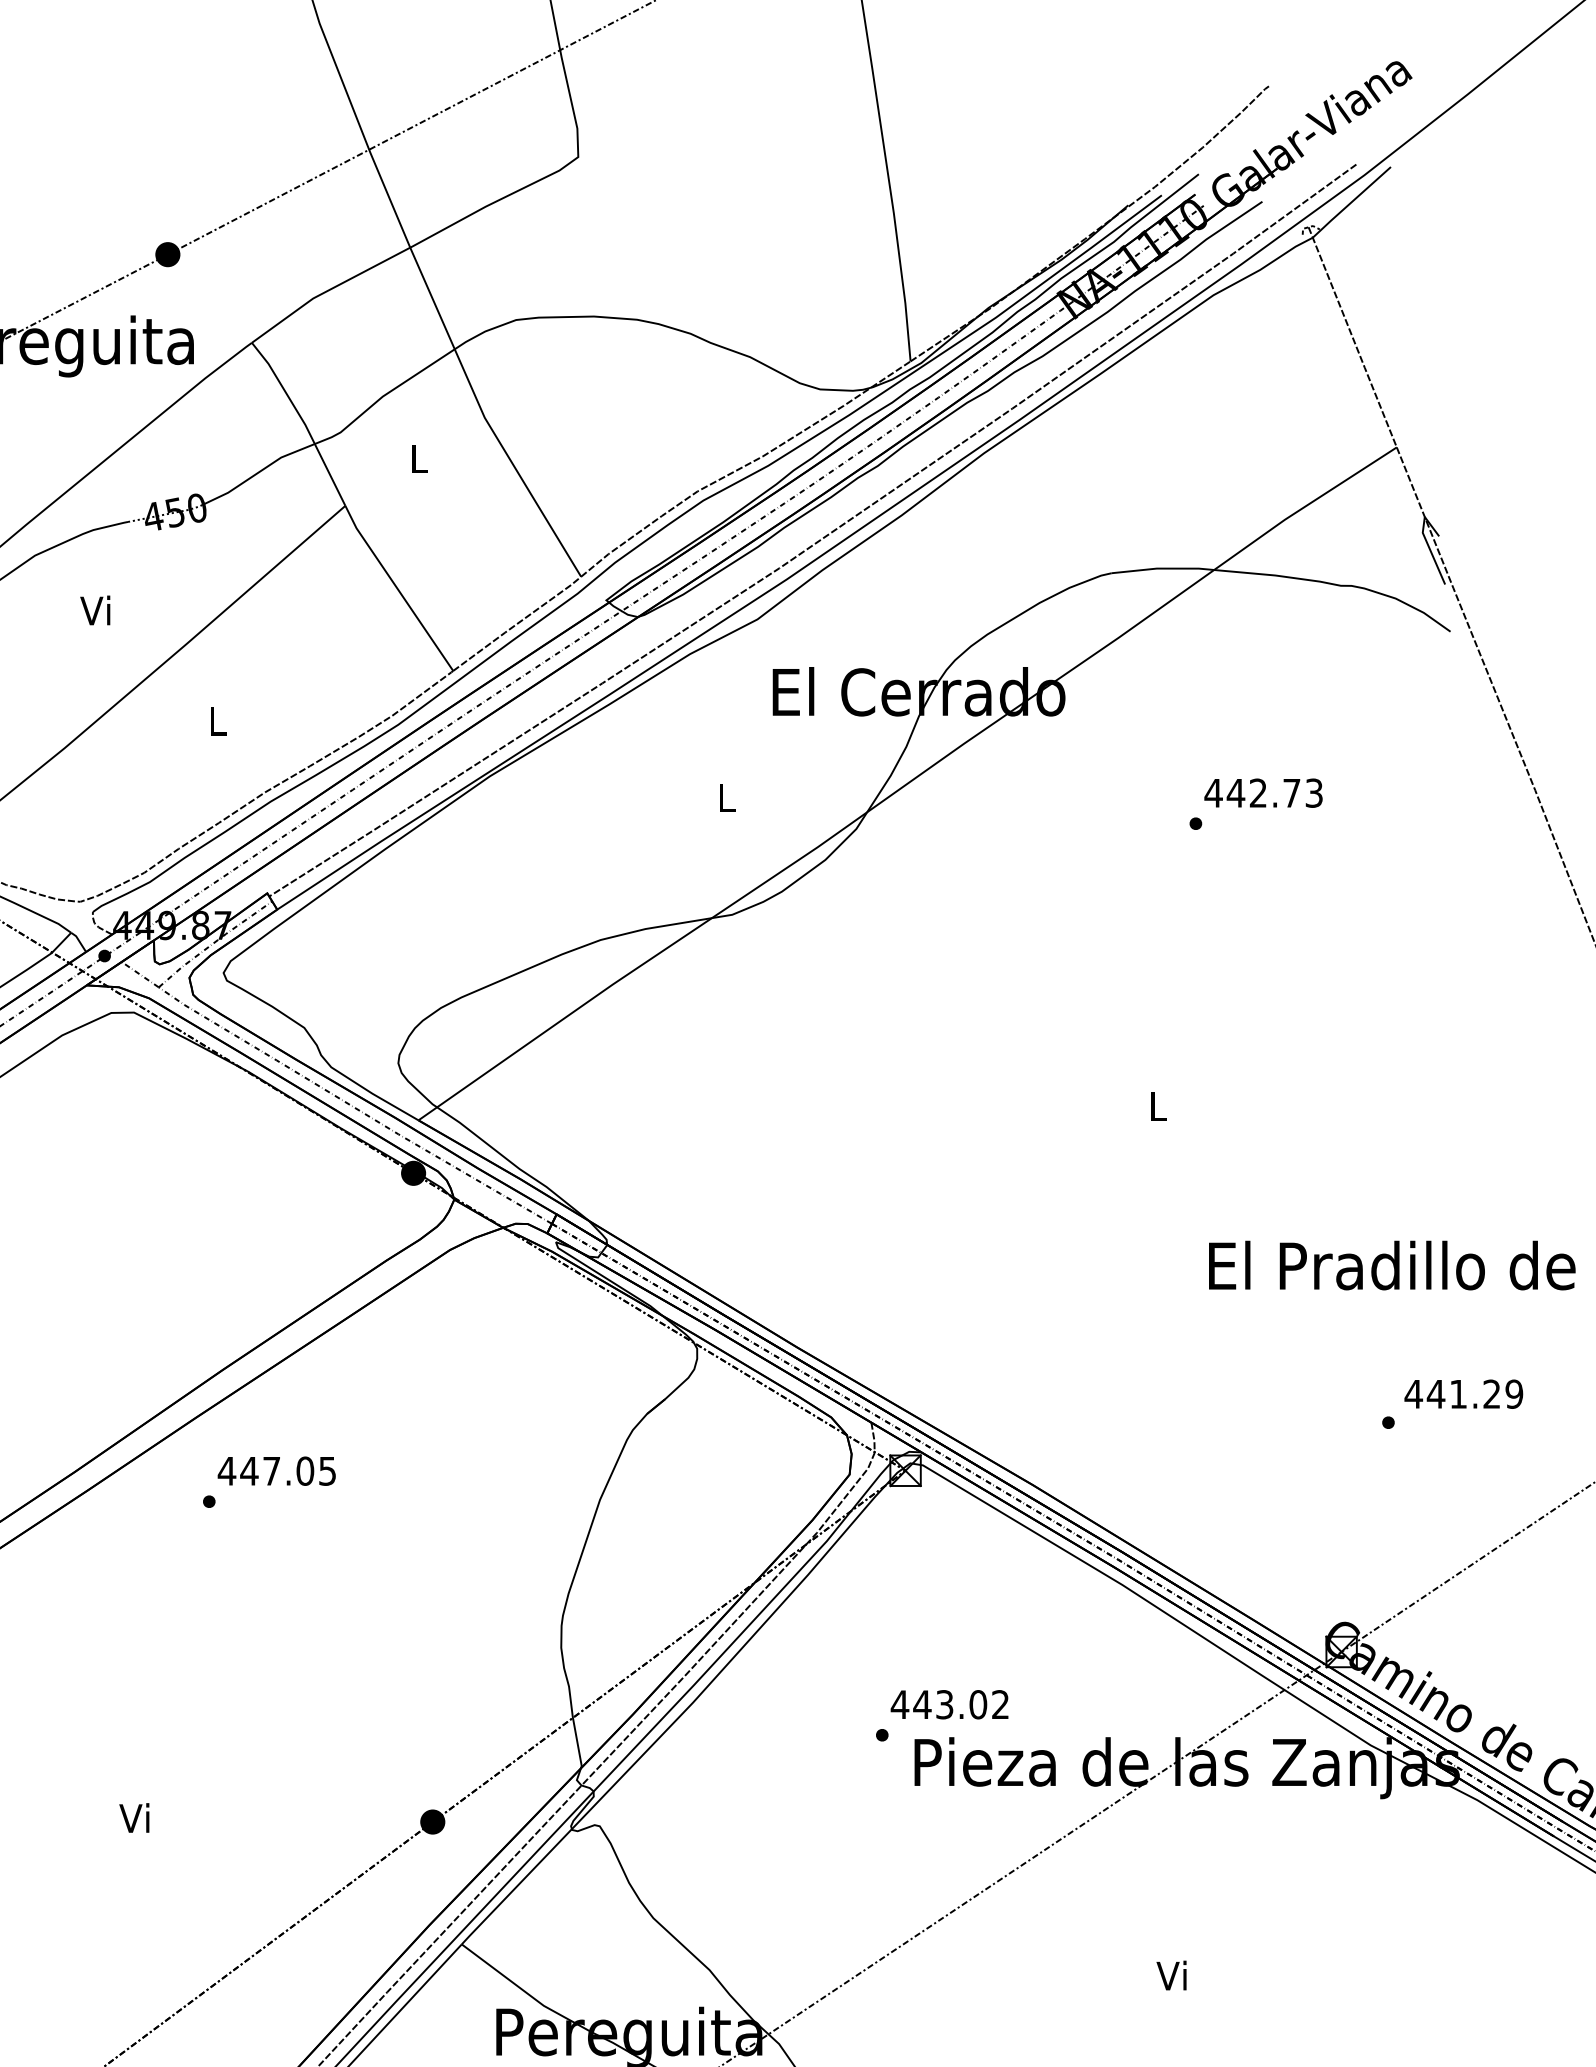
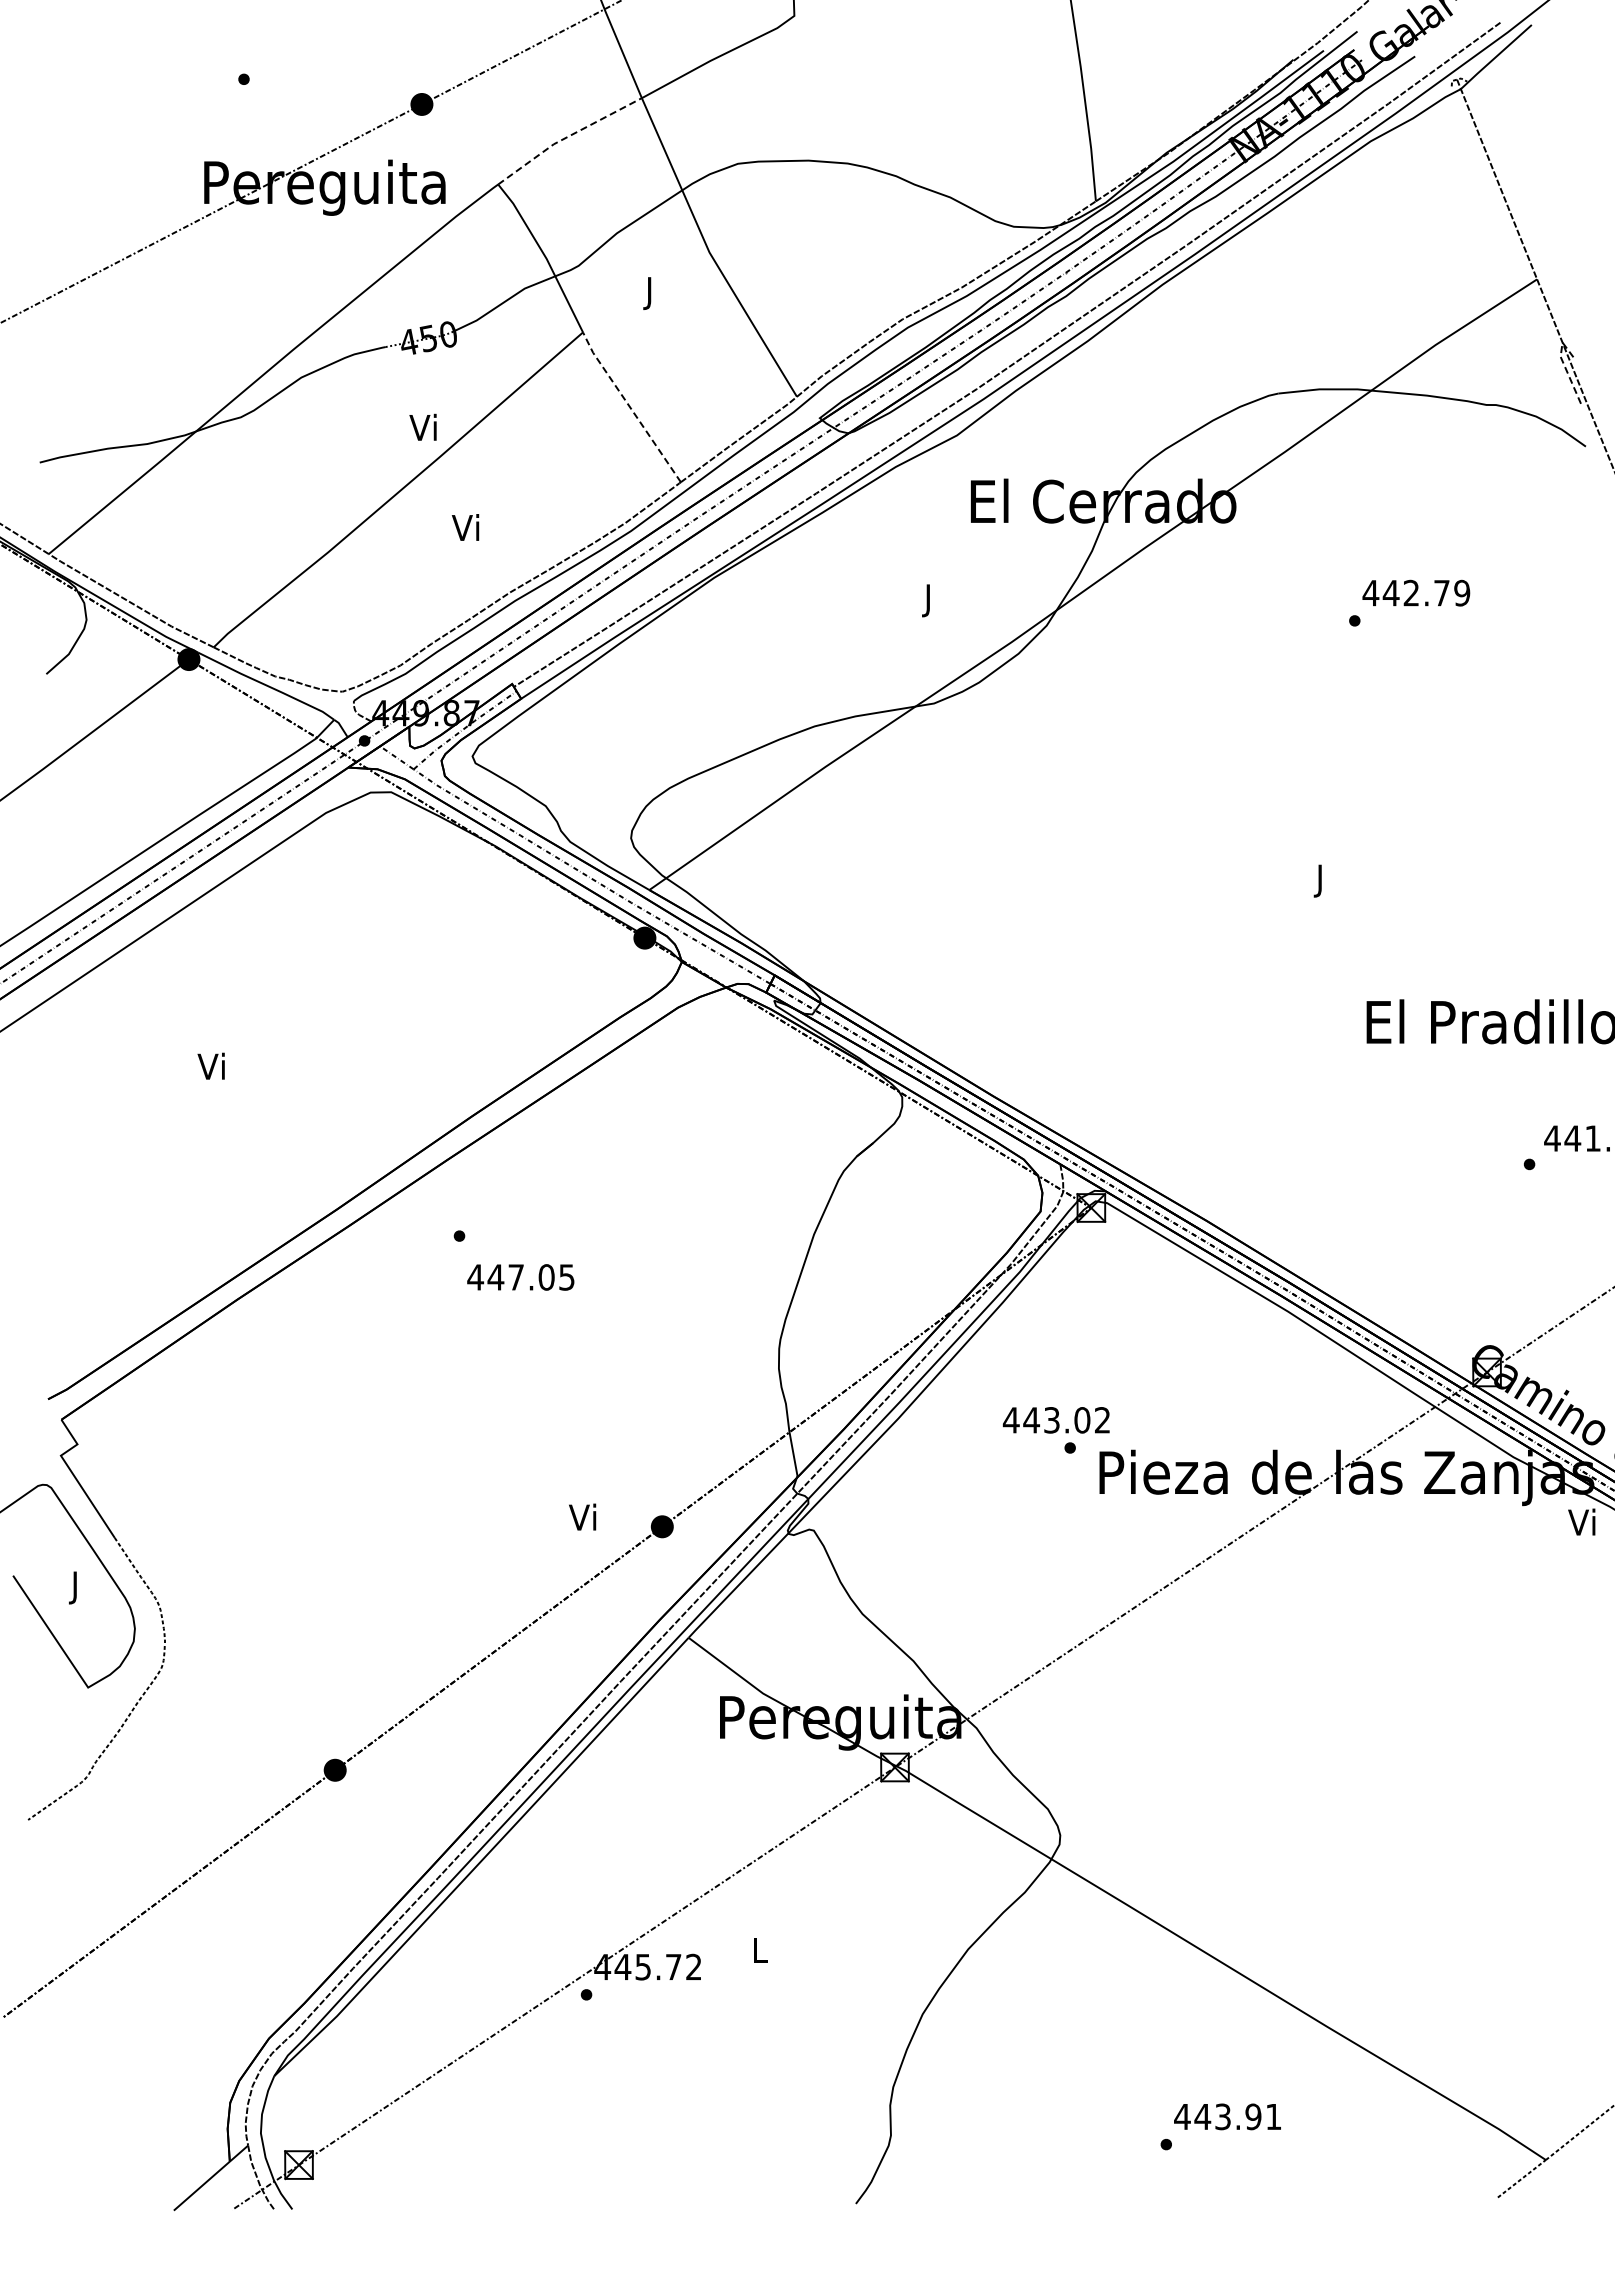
line: (328, 291) -> (567, 137), solid -> dashed
text: (419, 462) -> (650, 293), L -> J
line: (1425, 538) -> (1563, 362), solid -> dashed
line: (397, 588) -> (630, 407), solid -> dashed
text: (94, 609) -> (422, 426), moved
text: (215, 720) -> (465, 527), L -> Vi
text: (1314, 793) -> (1462, 593), 442.73 -> 442.79
text: (727, 801) -> (929, 600), L -> J
text: (1158, 1109) -> (1320, 880), L -> J
text: (276, 1471) -> (520, 1277), moved
text: (948, 1704) -> (1055, 1420), moved
text: (134, 1817) -> (582, 1516), moved
text: (1171, 1974) -> (1581, 1521), moved

